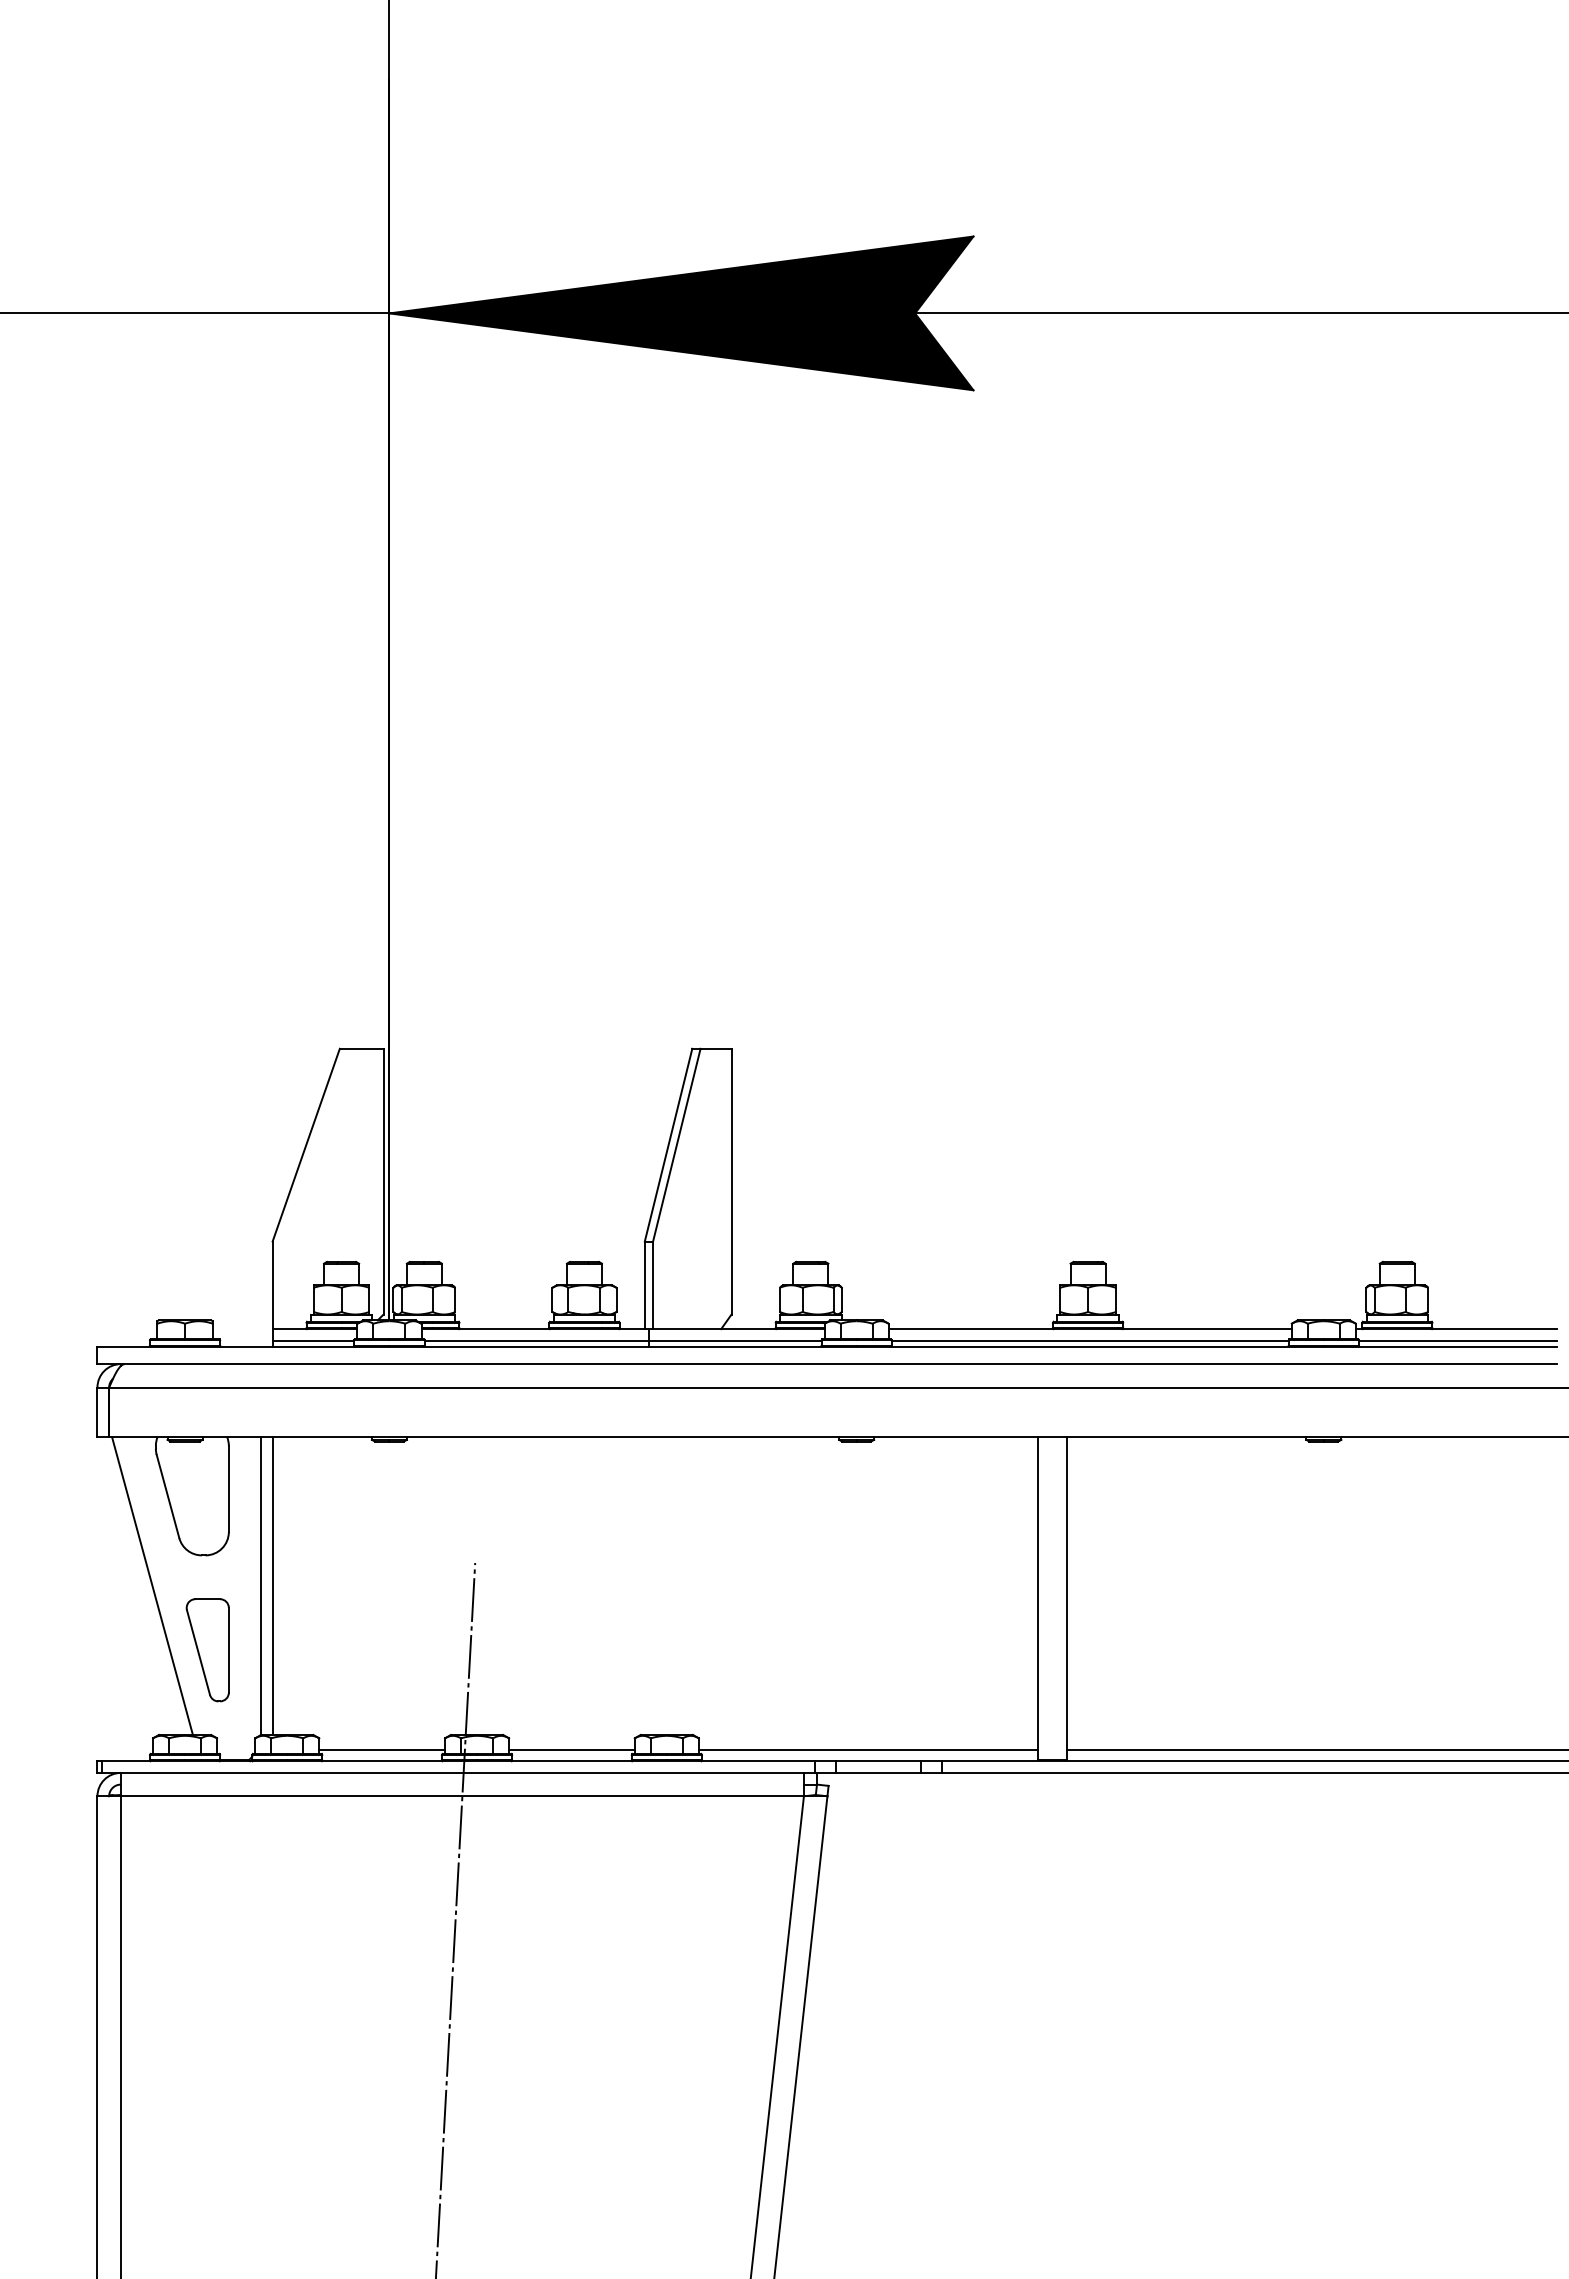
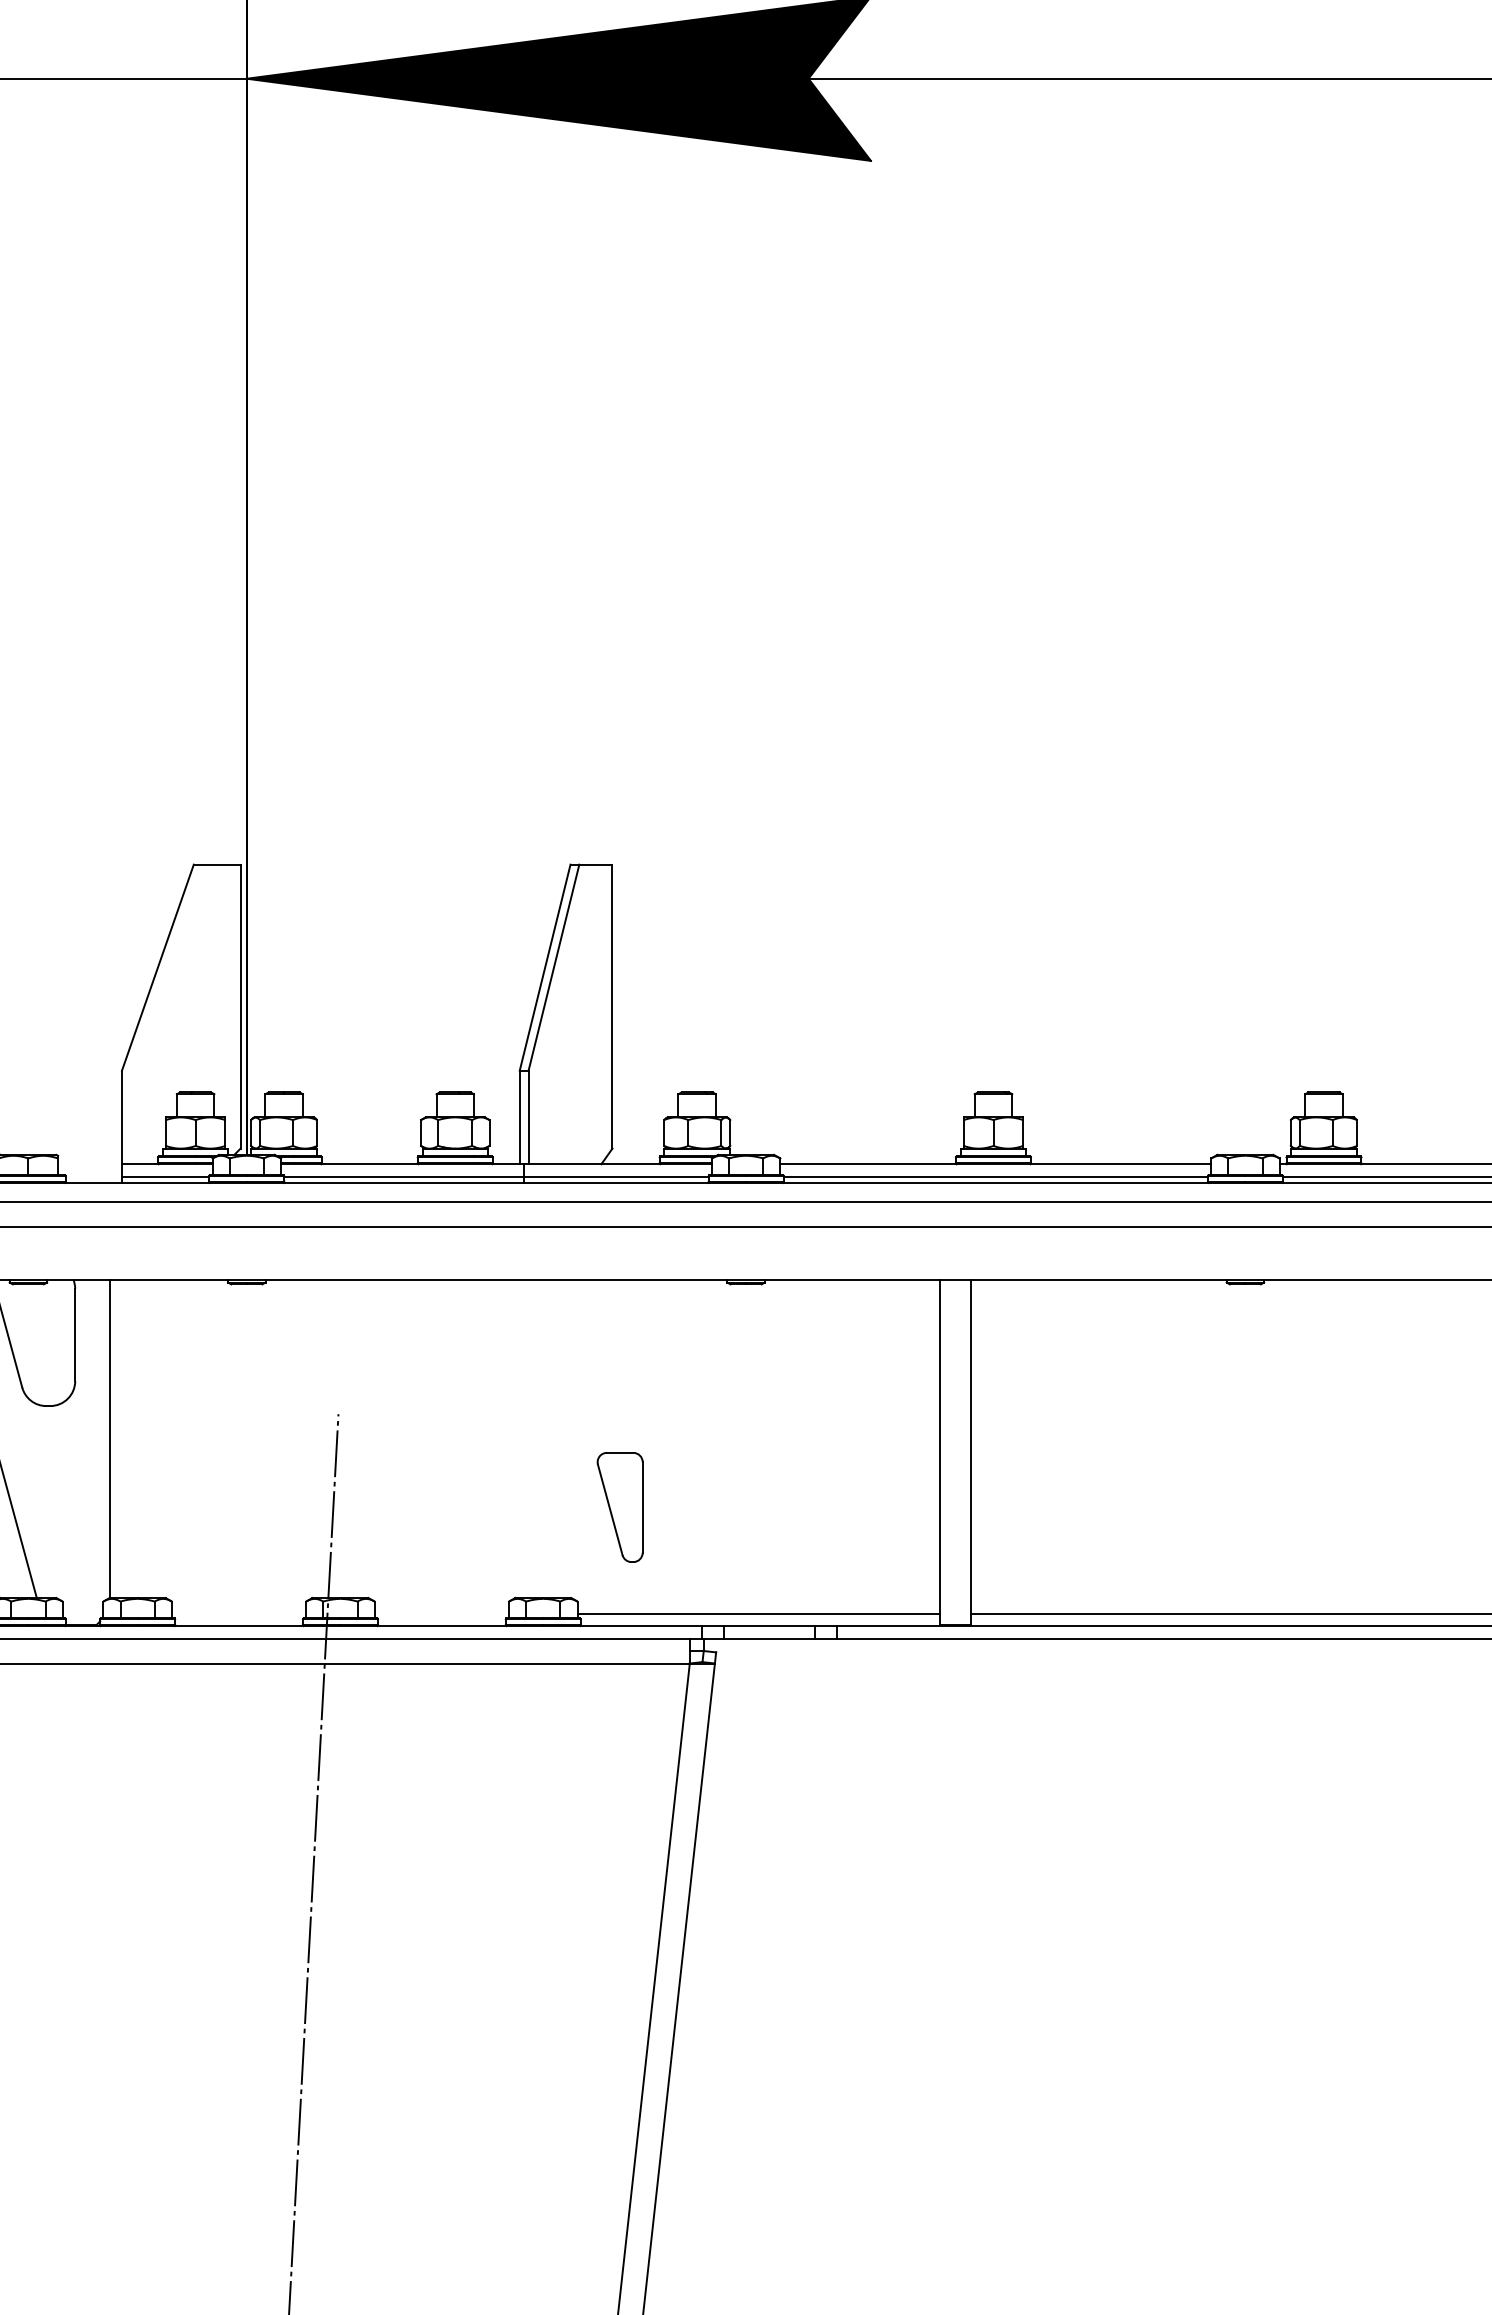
line: (272, 1585) -> (121, 1438), removed
part: (207, 1650) -> (619, 1507), moved
line: (382, 1749) -> (239, 1613), removed
line: (571, 1749) -> (441, 1613), removed

